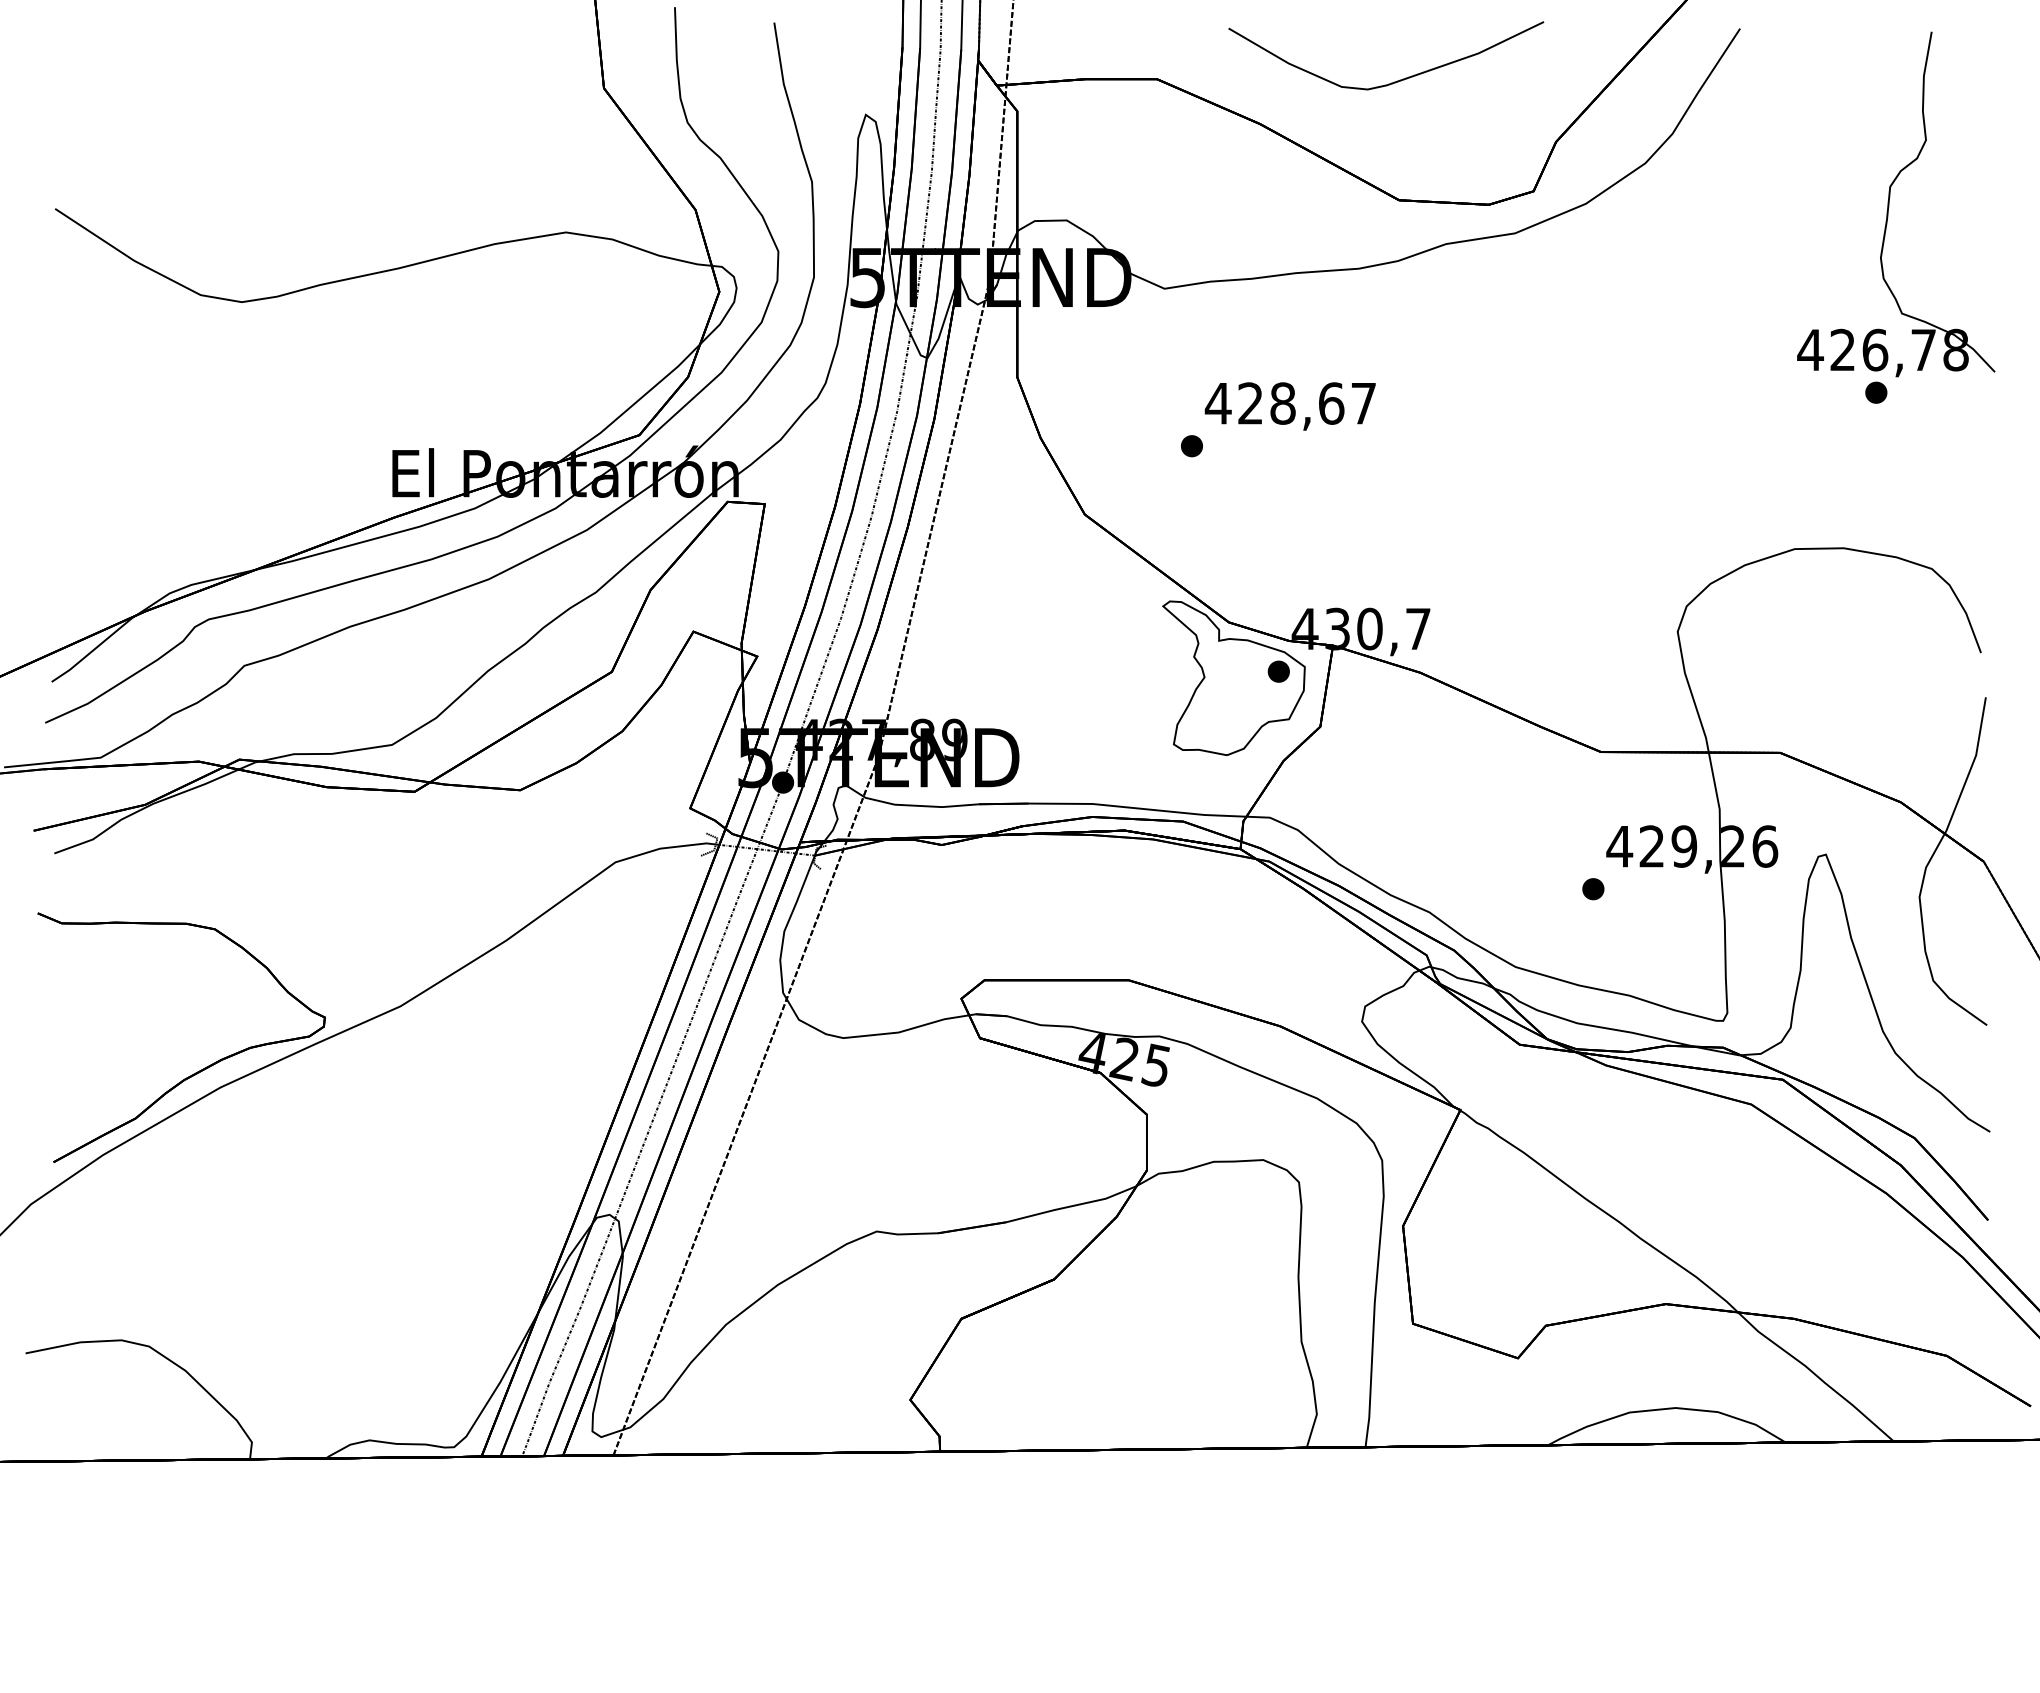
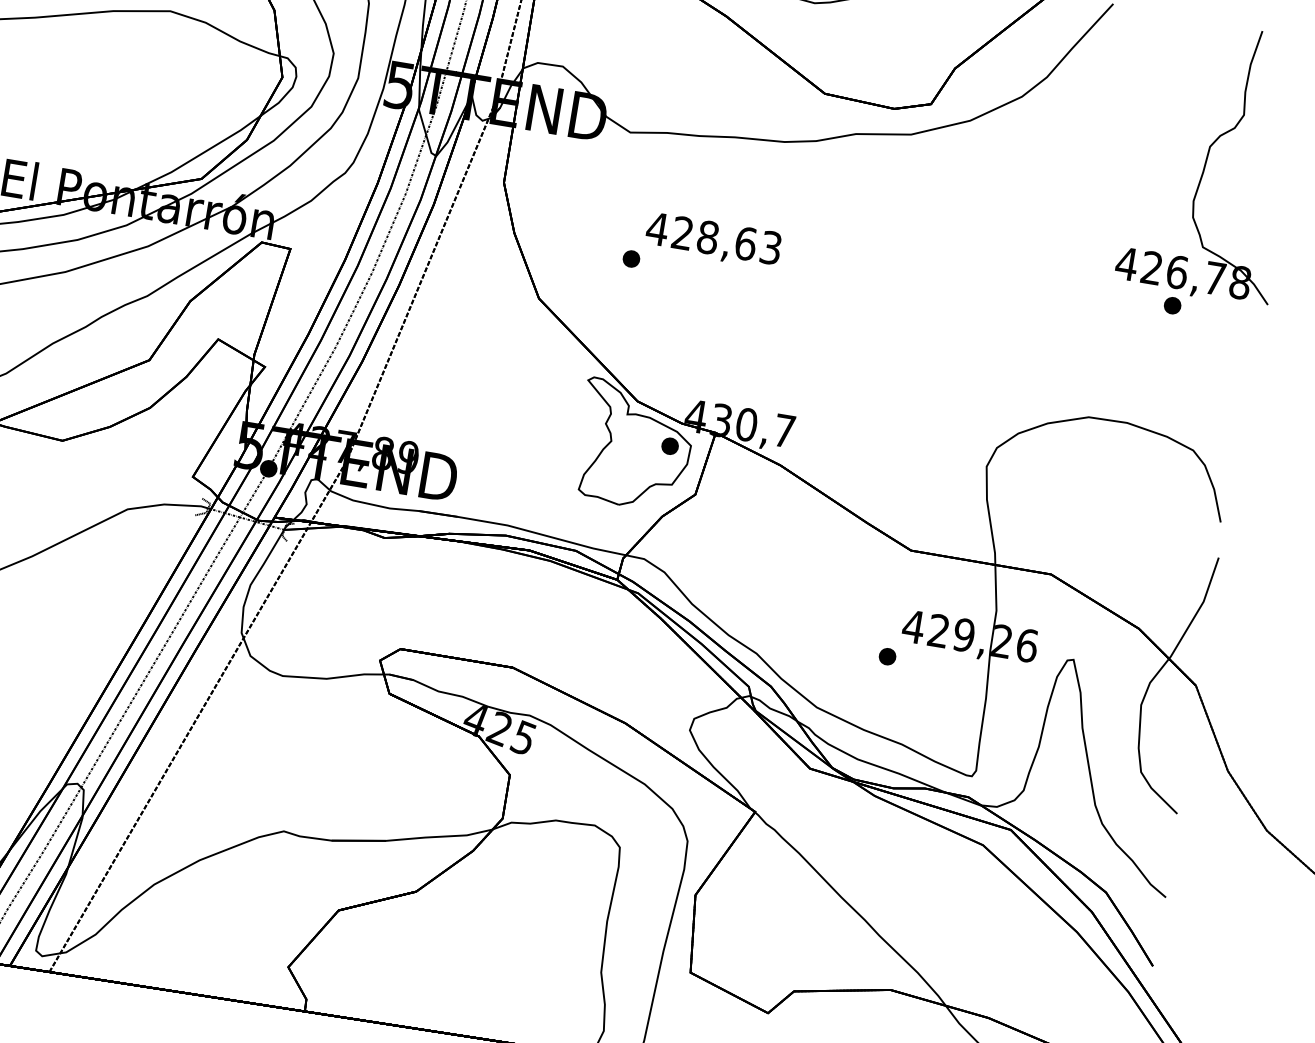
text: (1363, 403) -> (770, 247), 428,67 -> 428,63

